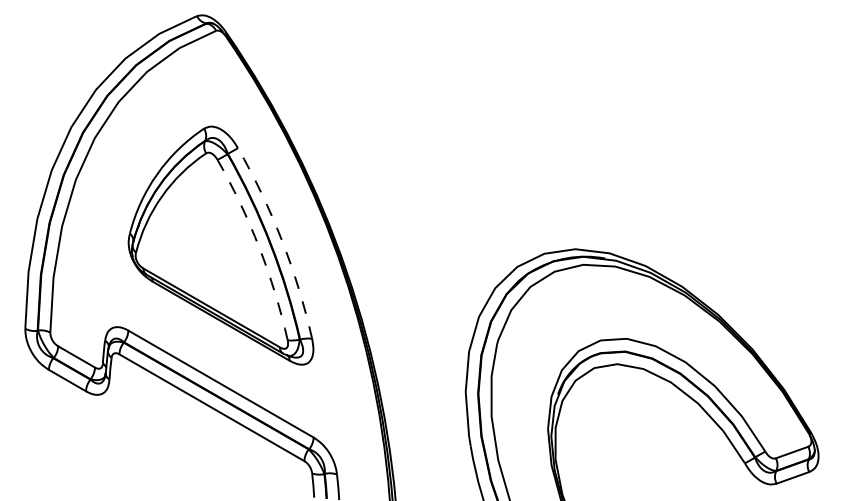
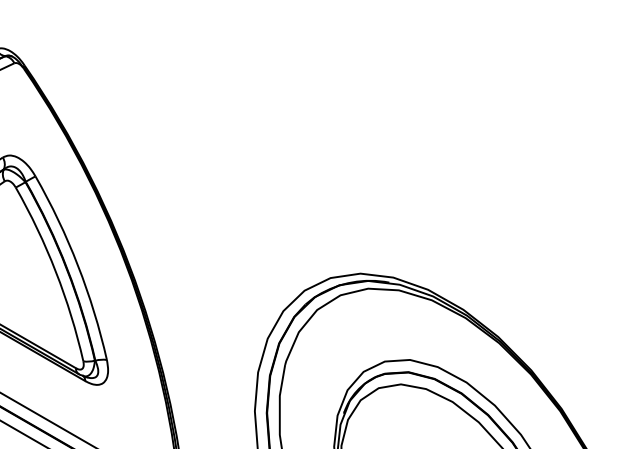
arc: (282, 240) -> (78, 265), dashed -> solid
arc: (259, 247) -> (56, 271), dashed -> solid

